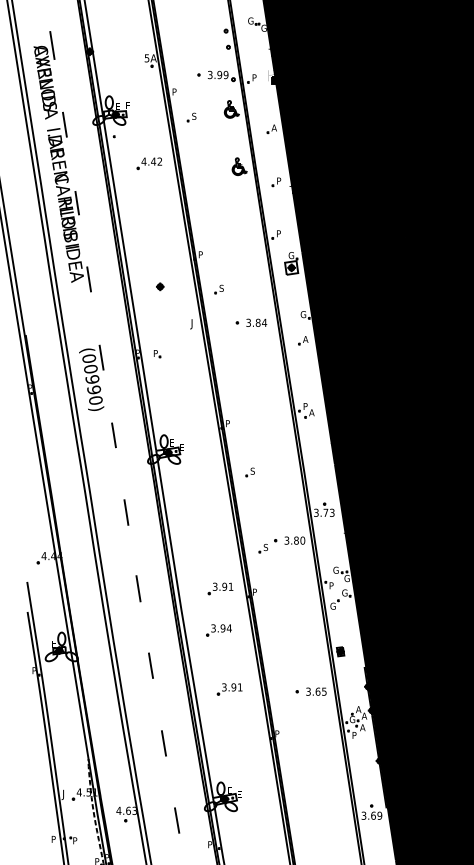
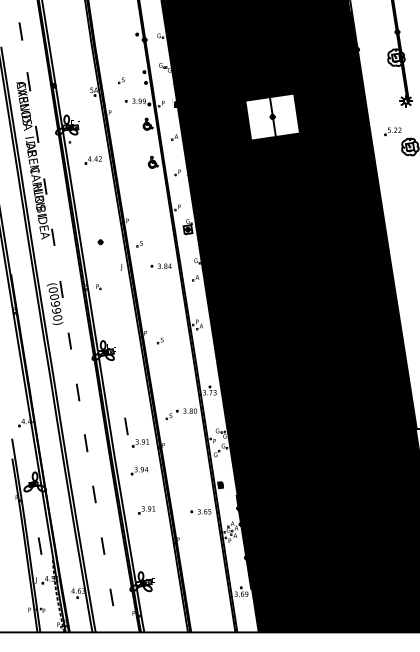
fill: (418, 97) -> (272, 116), removed
part: (191, 117) -> (121, 80), moved
part: (250, 471) -> (160, 340), moved
line: (199, 563) -> (126, 426), added
line: (68, 742) -> (39, 545), added

